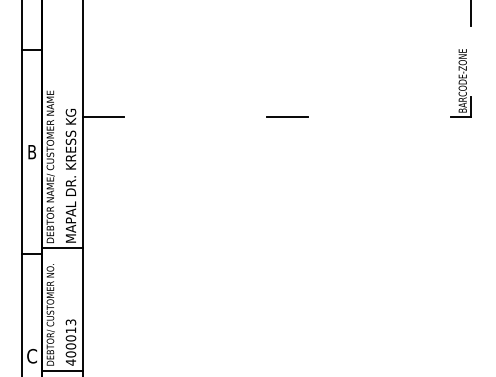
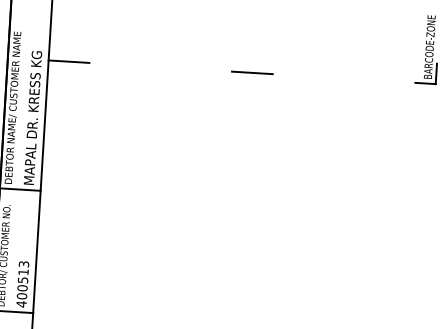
text: (70, 338) -> (22, 280), 400013 -> 400513

